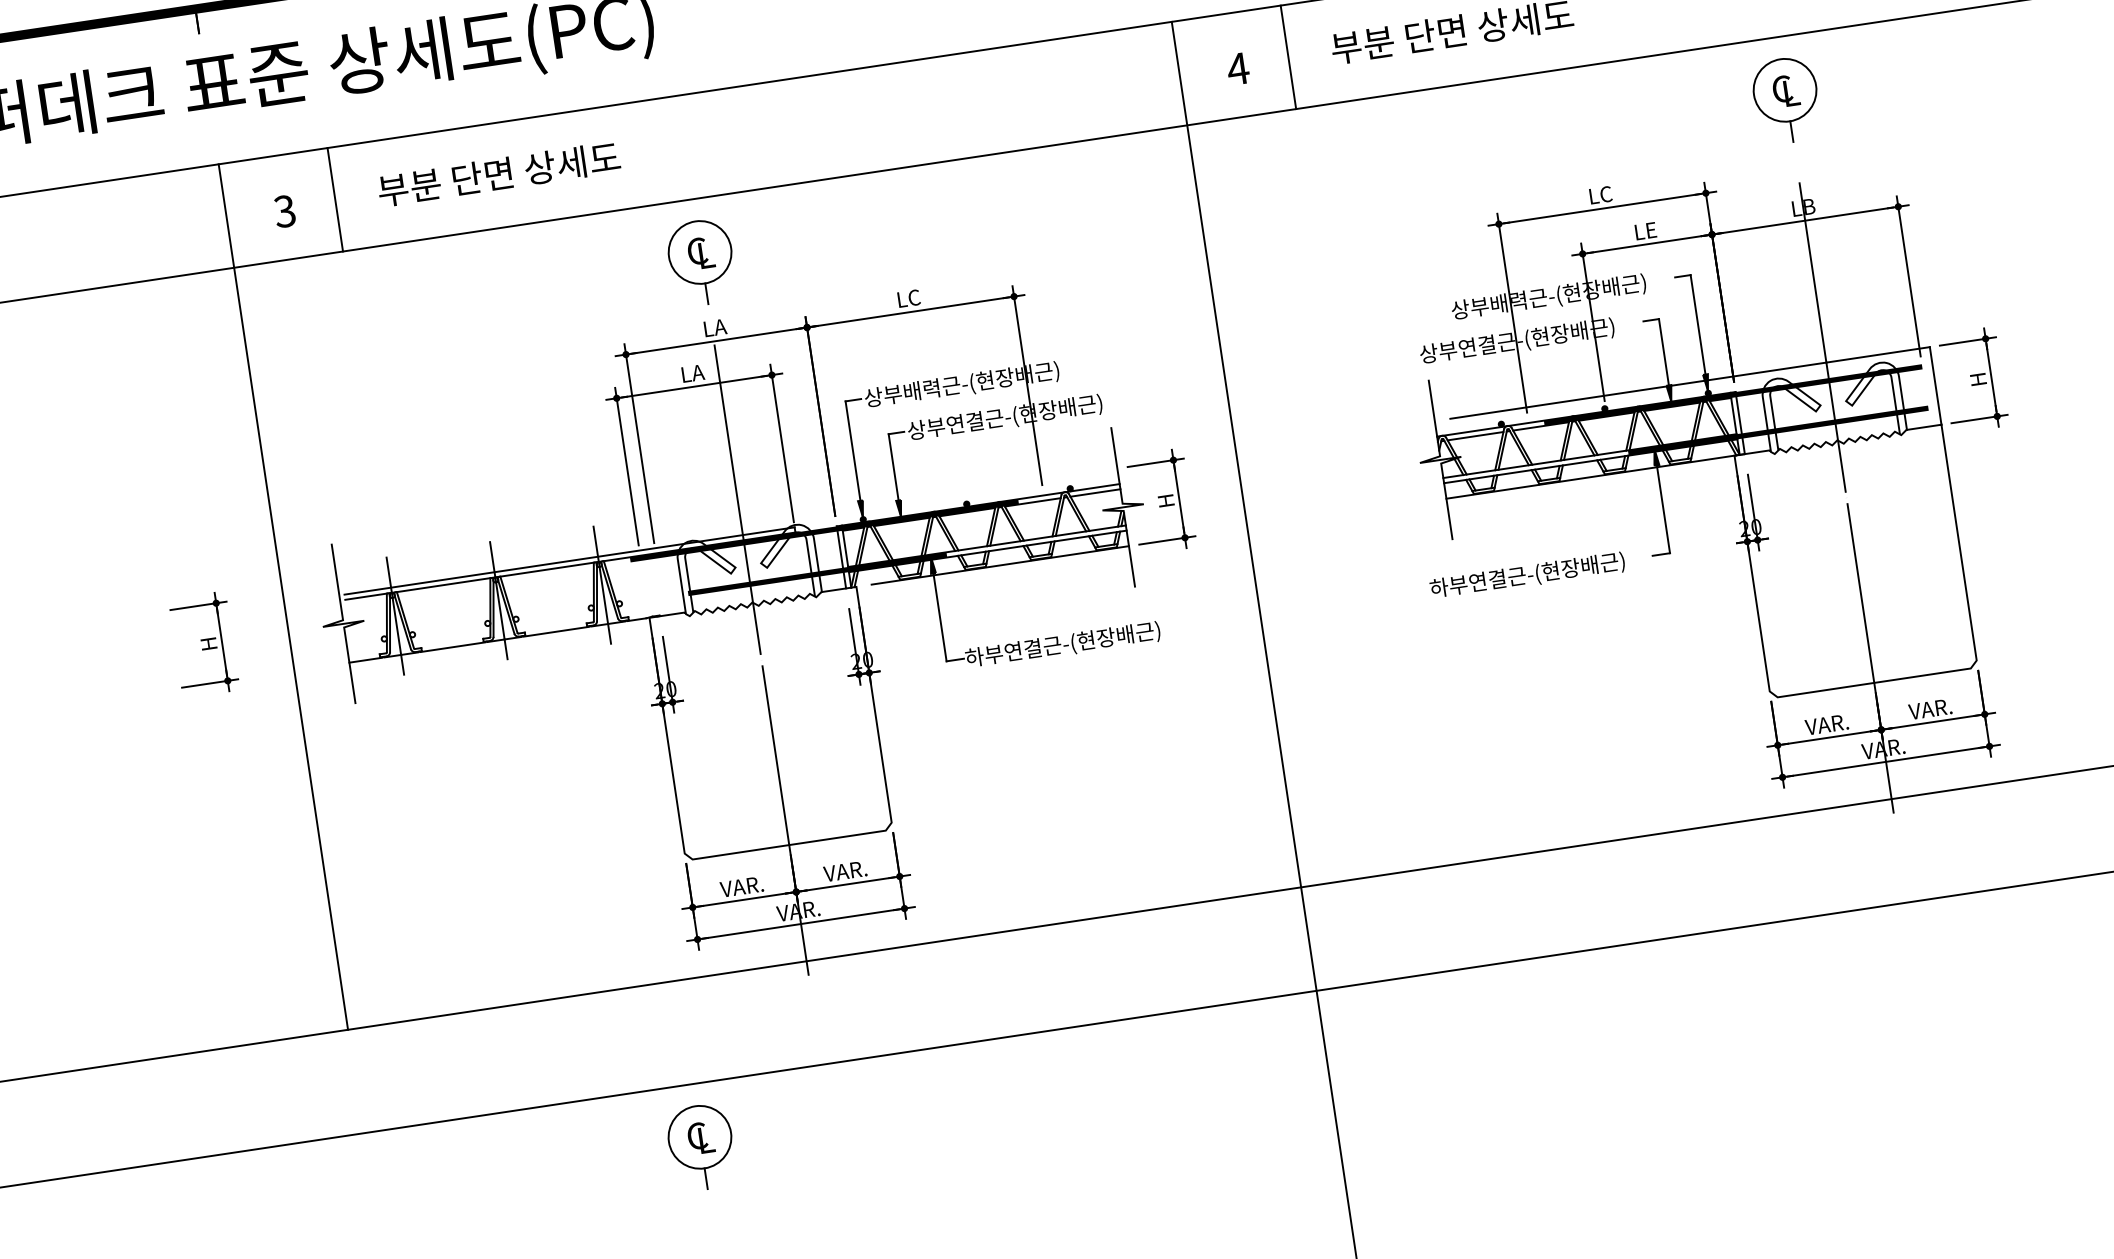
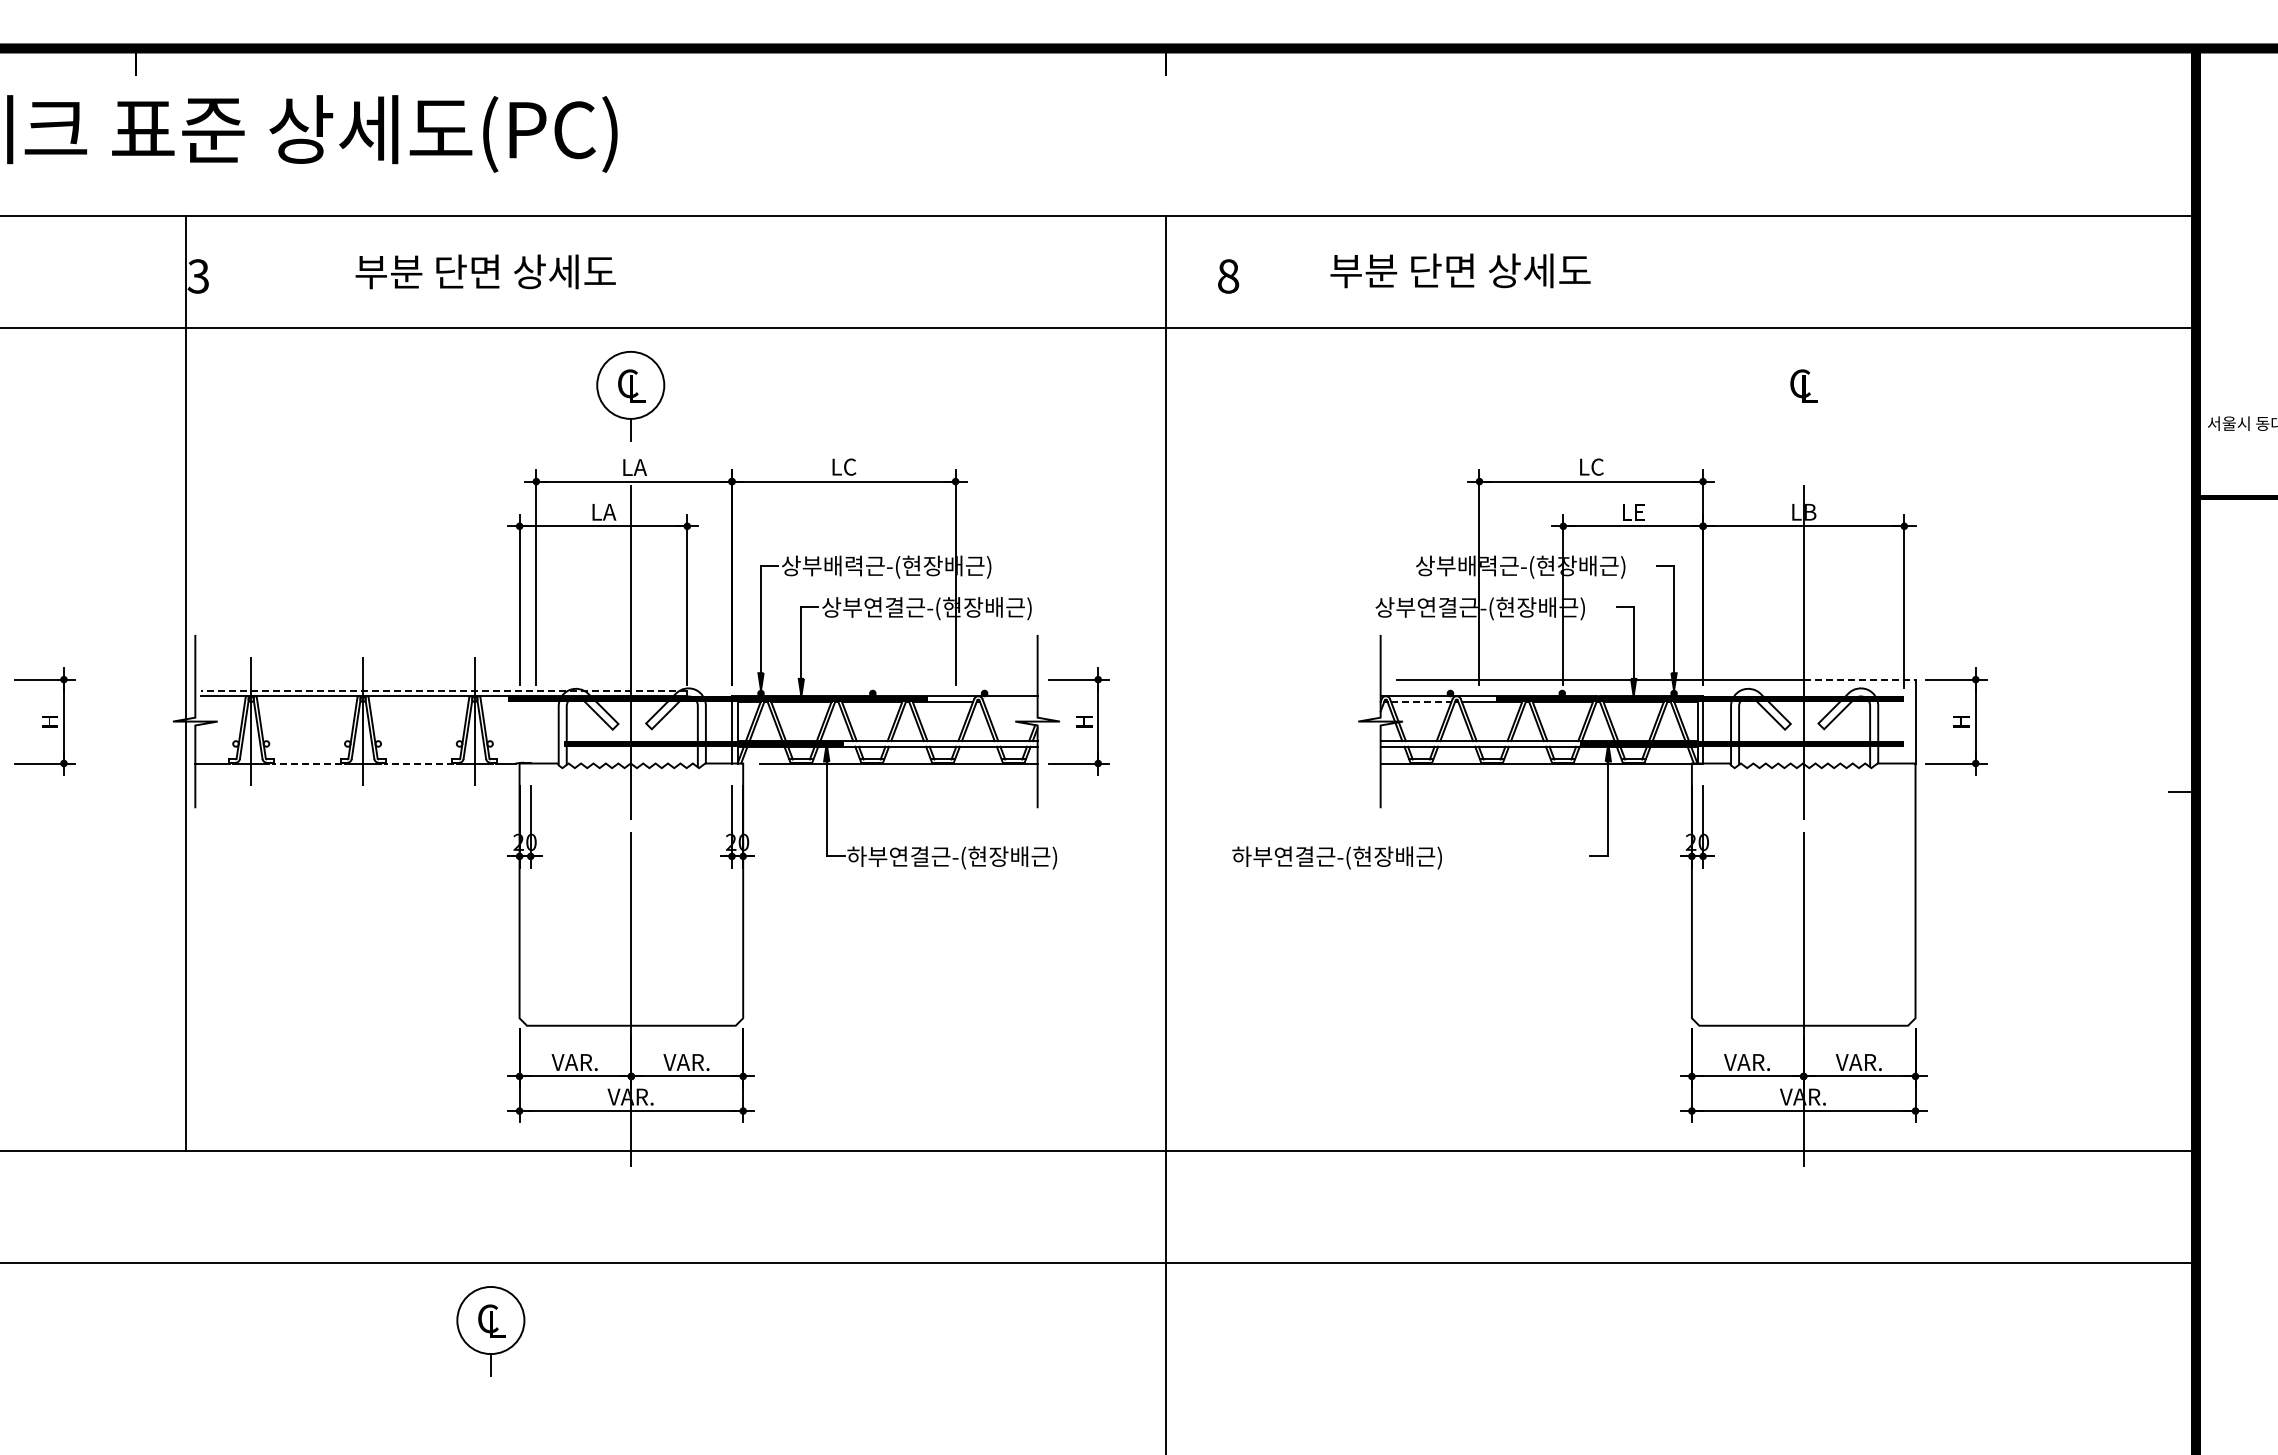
line: (1288, 56) -> (1283, 271), removed
text: (1237, 69) -> (1227, 276), 4 -> 8
part: (1786, 100) -> (1802, 396), removed
text: (498, 173) -> (485, 271), moved
line: (335, 199) -> (253, 271), removed
line: (1878, 354) -> (1859, 679), solid -> dashed
line: (1475, 436) -> (1421, 702), solid -> dashed
line: (1095, 493) -> (1010, 702), removed
line: (568, 560) -> (443, 690), solid -> dashed
text: (1526, 575) -> (1336, 857), moved
line: (282, 596) -> (185, 683), moved
line: (555, 631) -> (418, 763), solid -> dashed
line: (453, 647) -> (307, 763), solid -> dashed

